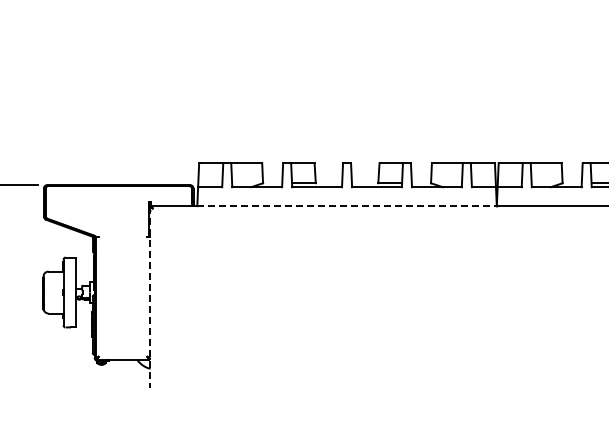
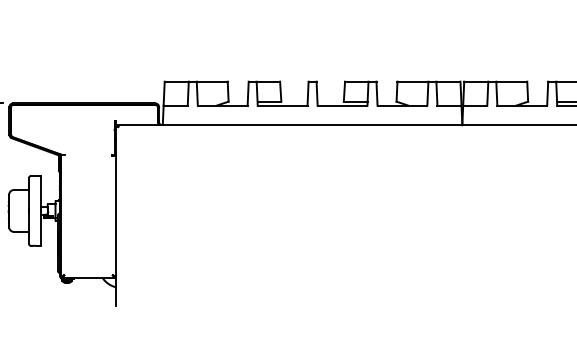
line: (347, 206) -> (313, 124), dashed -> solid
line: (150, 298) -> (116, 216), dashed -> solid

